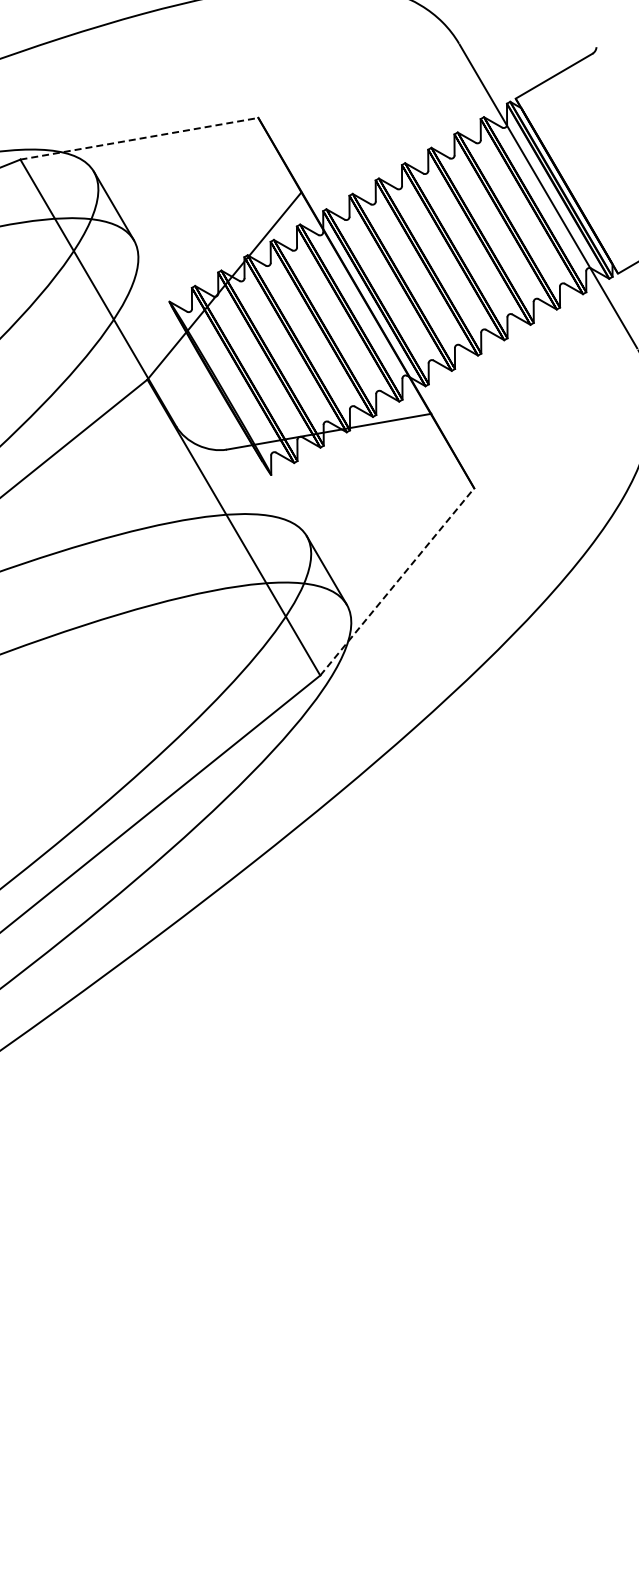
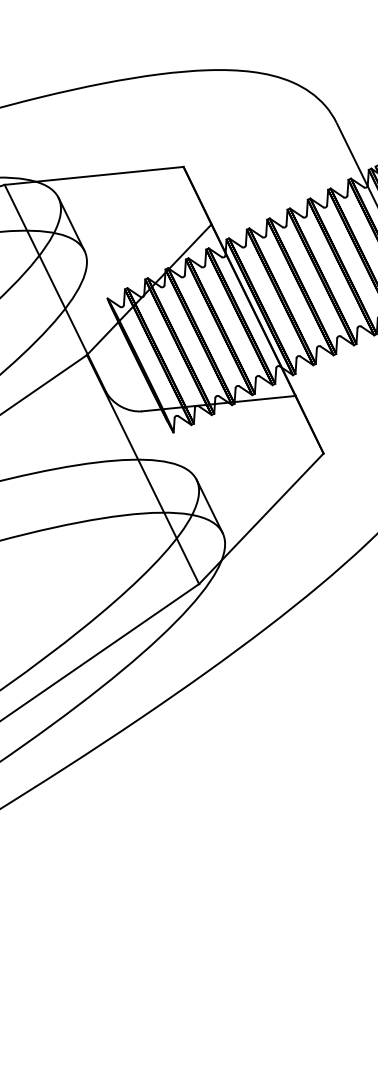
line: (139, 138) -> (94, 175), dashed -> solid
line: (397, 581) -> (261, 518), dashed -> solid

